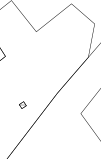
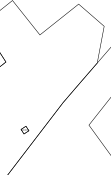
text: (22, 104) -> (24, 129), moved

